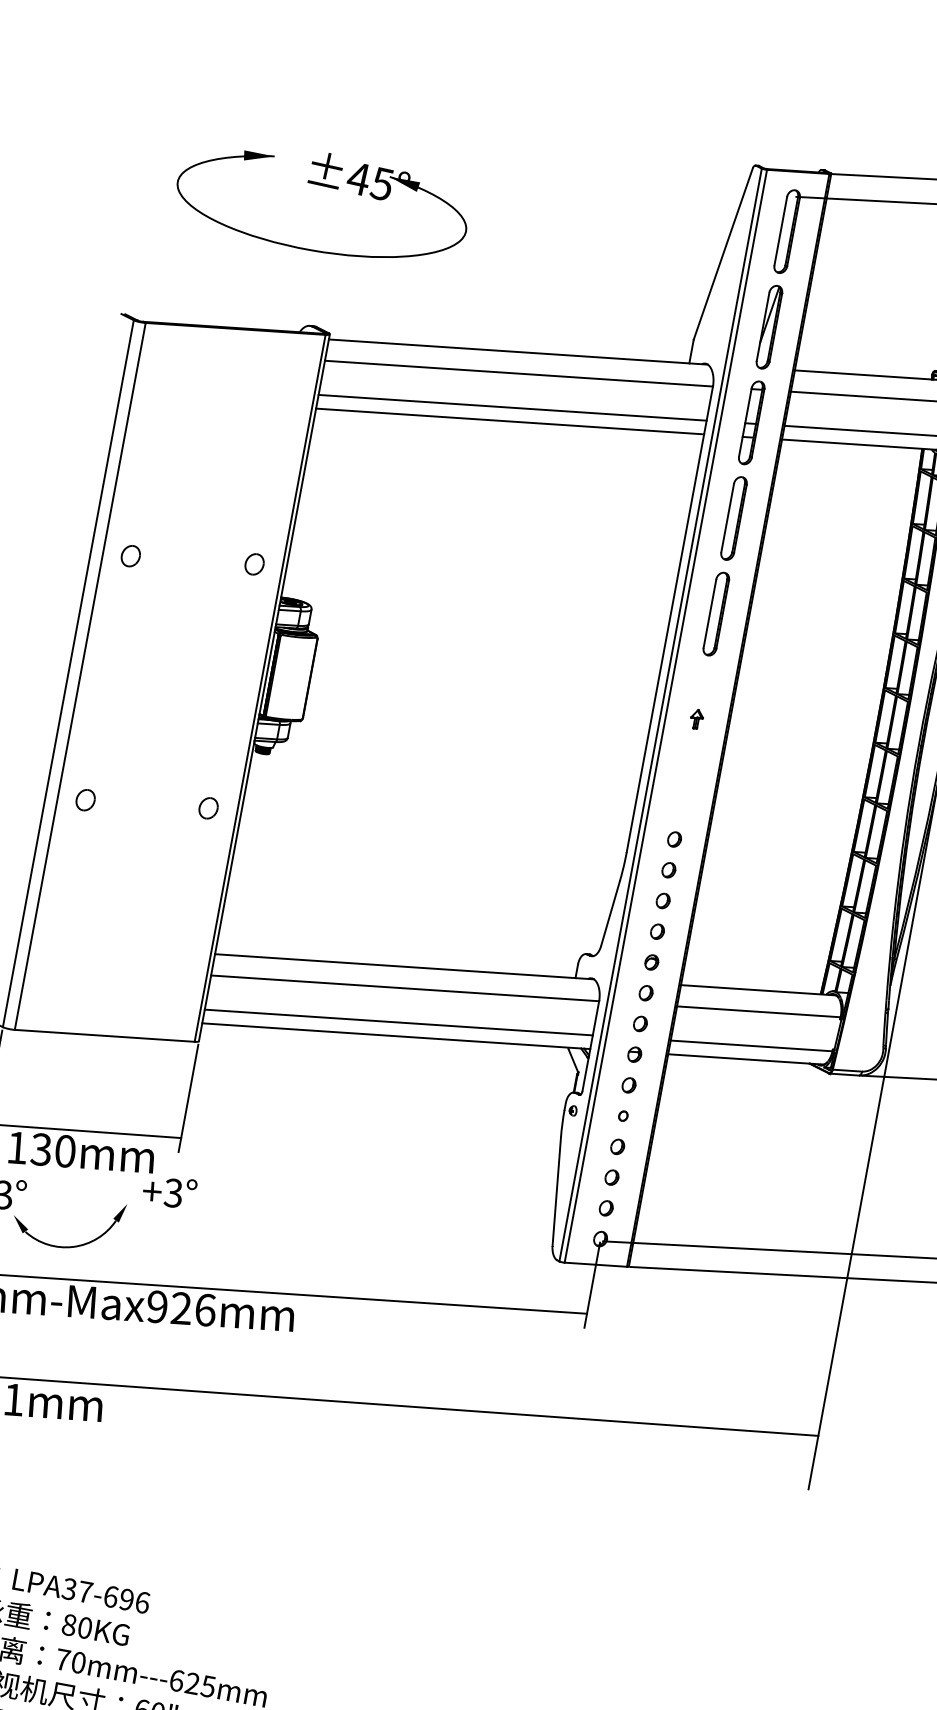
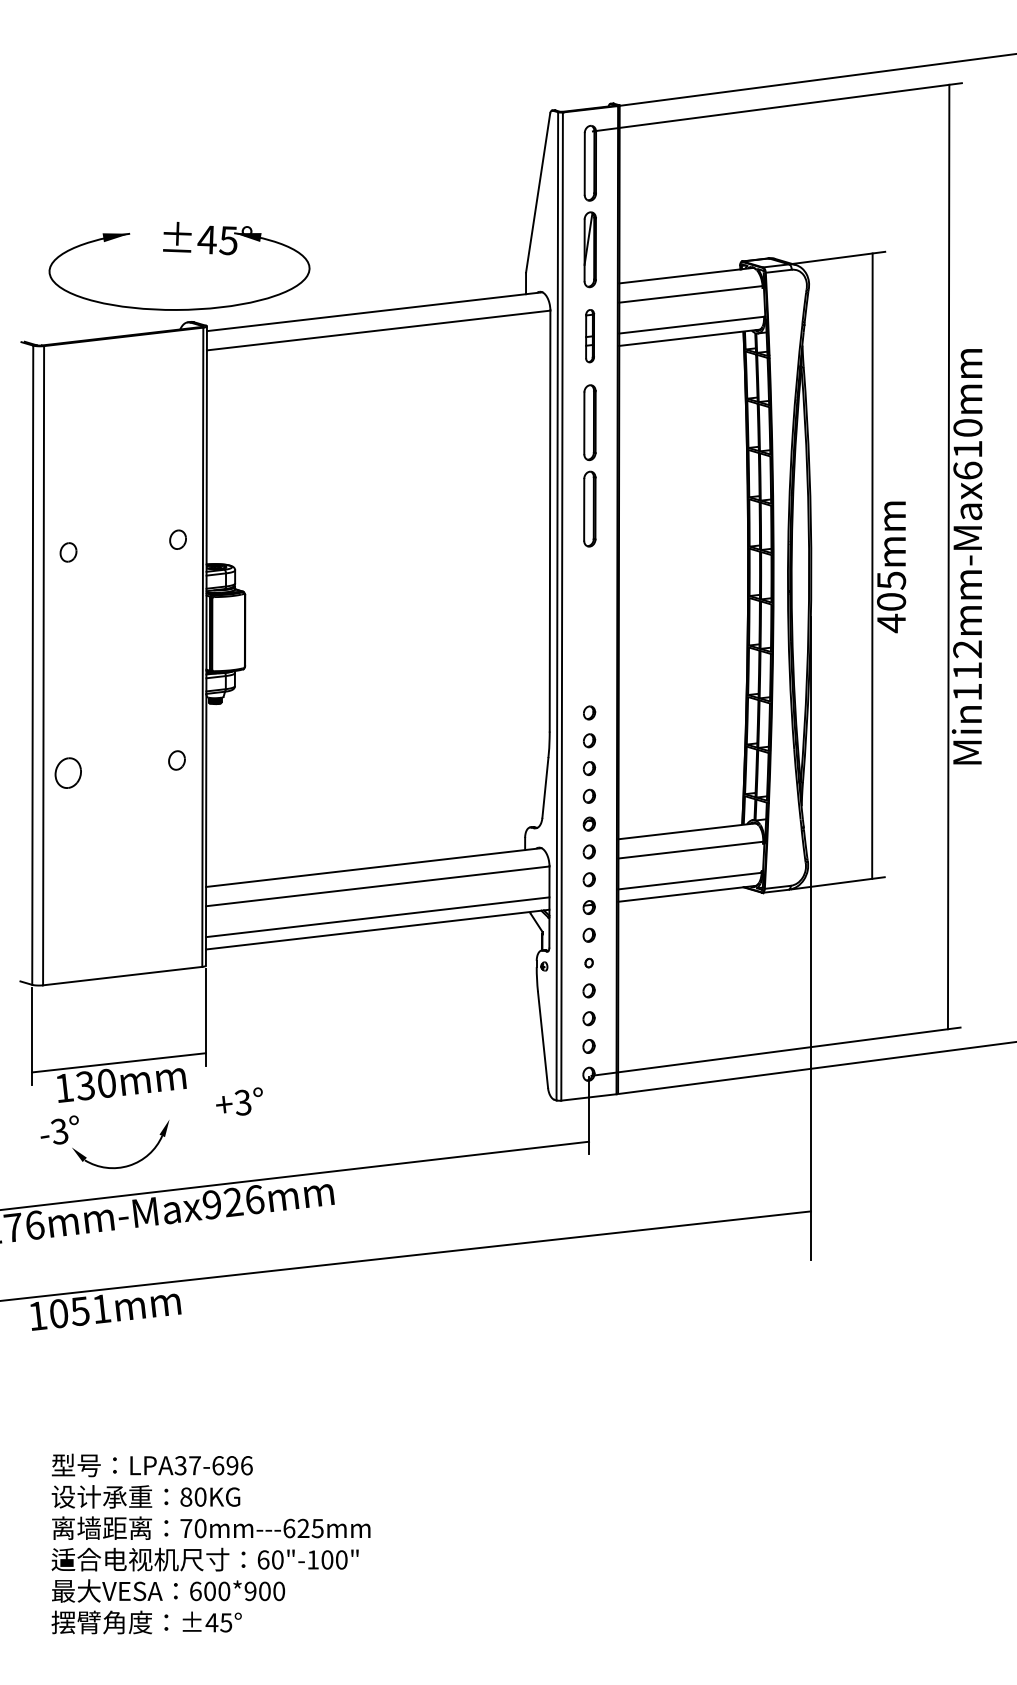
part: (325, 187) -> (179, 252), moved
line: (512, 407) -> (378, 361), removed
line: (510, 421) -> (378, 373), removed
part: (751, 421) -> (589, 335), size x0.7
part: (696, 718) -> (589, 603), removed
part: (85, 799) -> (67, 772), size x1.6
text: (169, 1191) -> (239, 1101), moved

